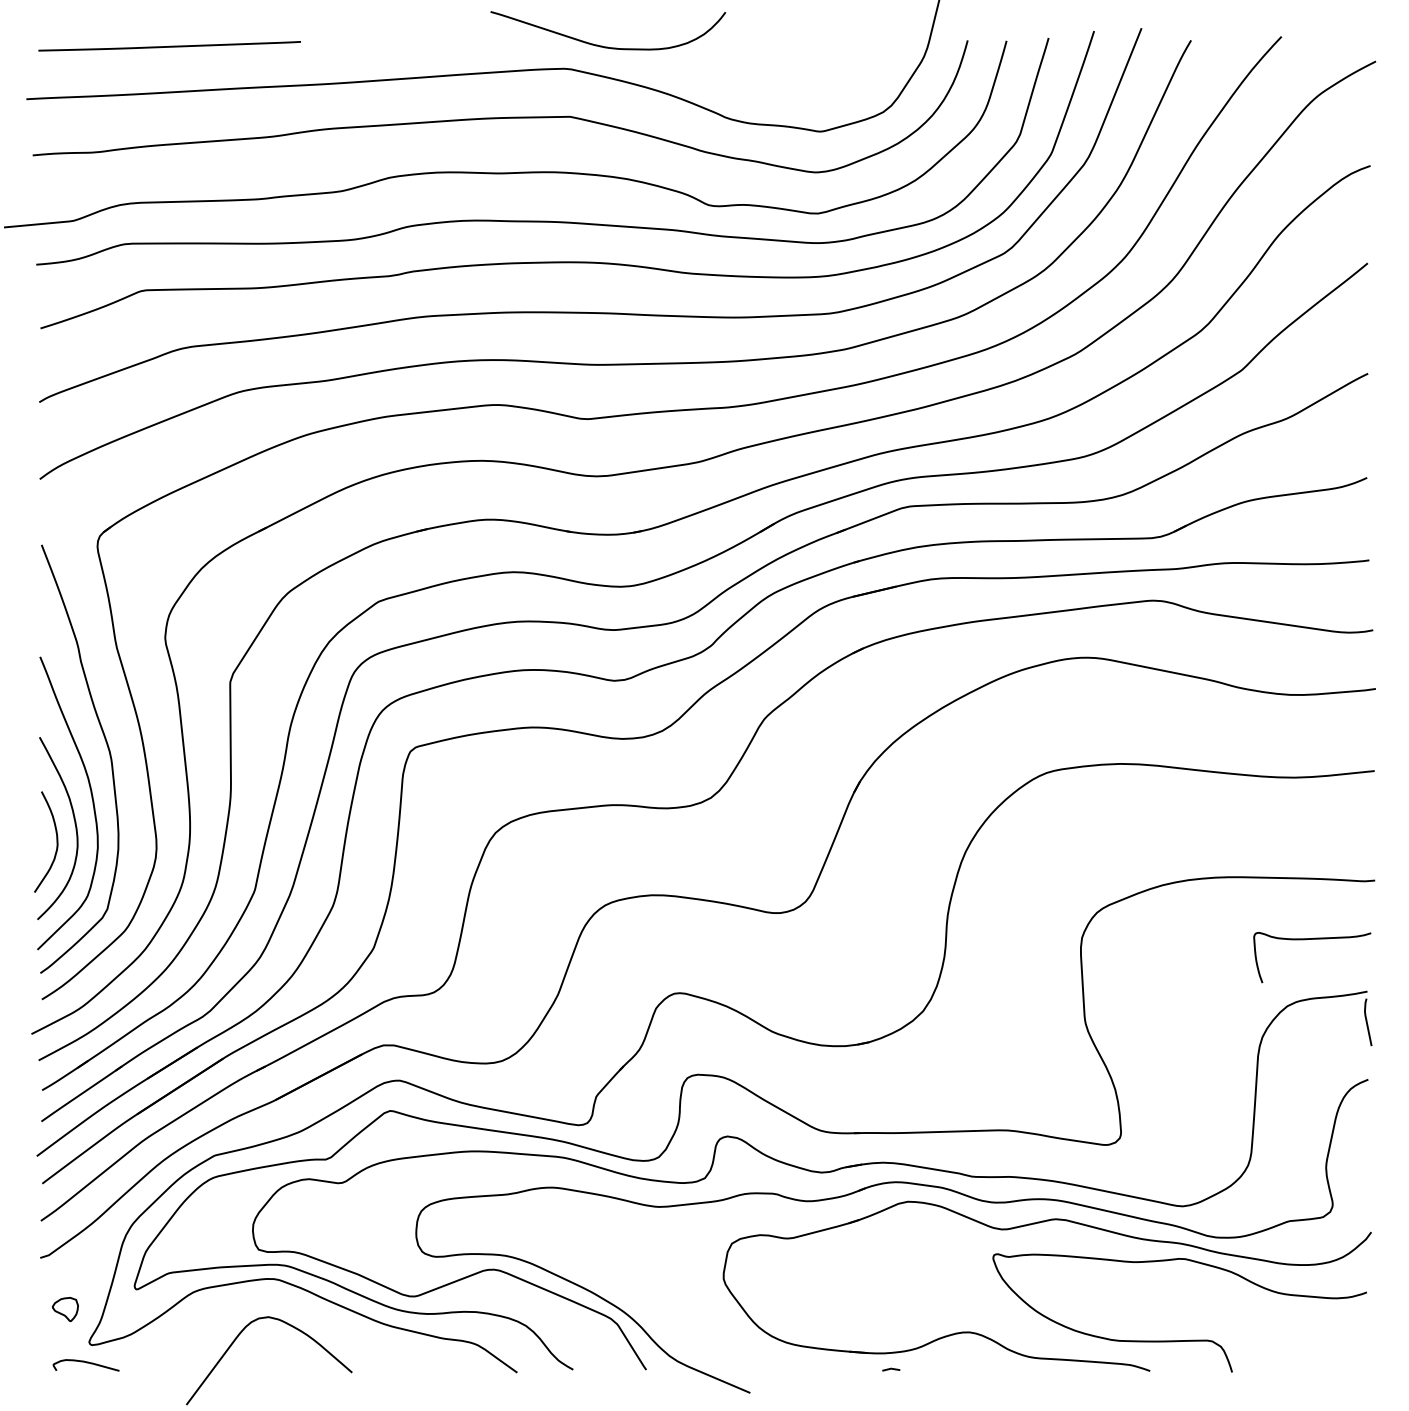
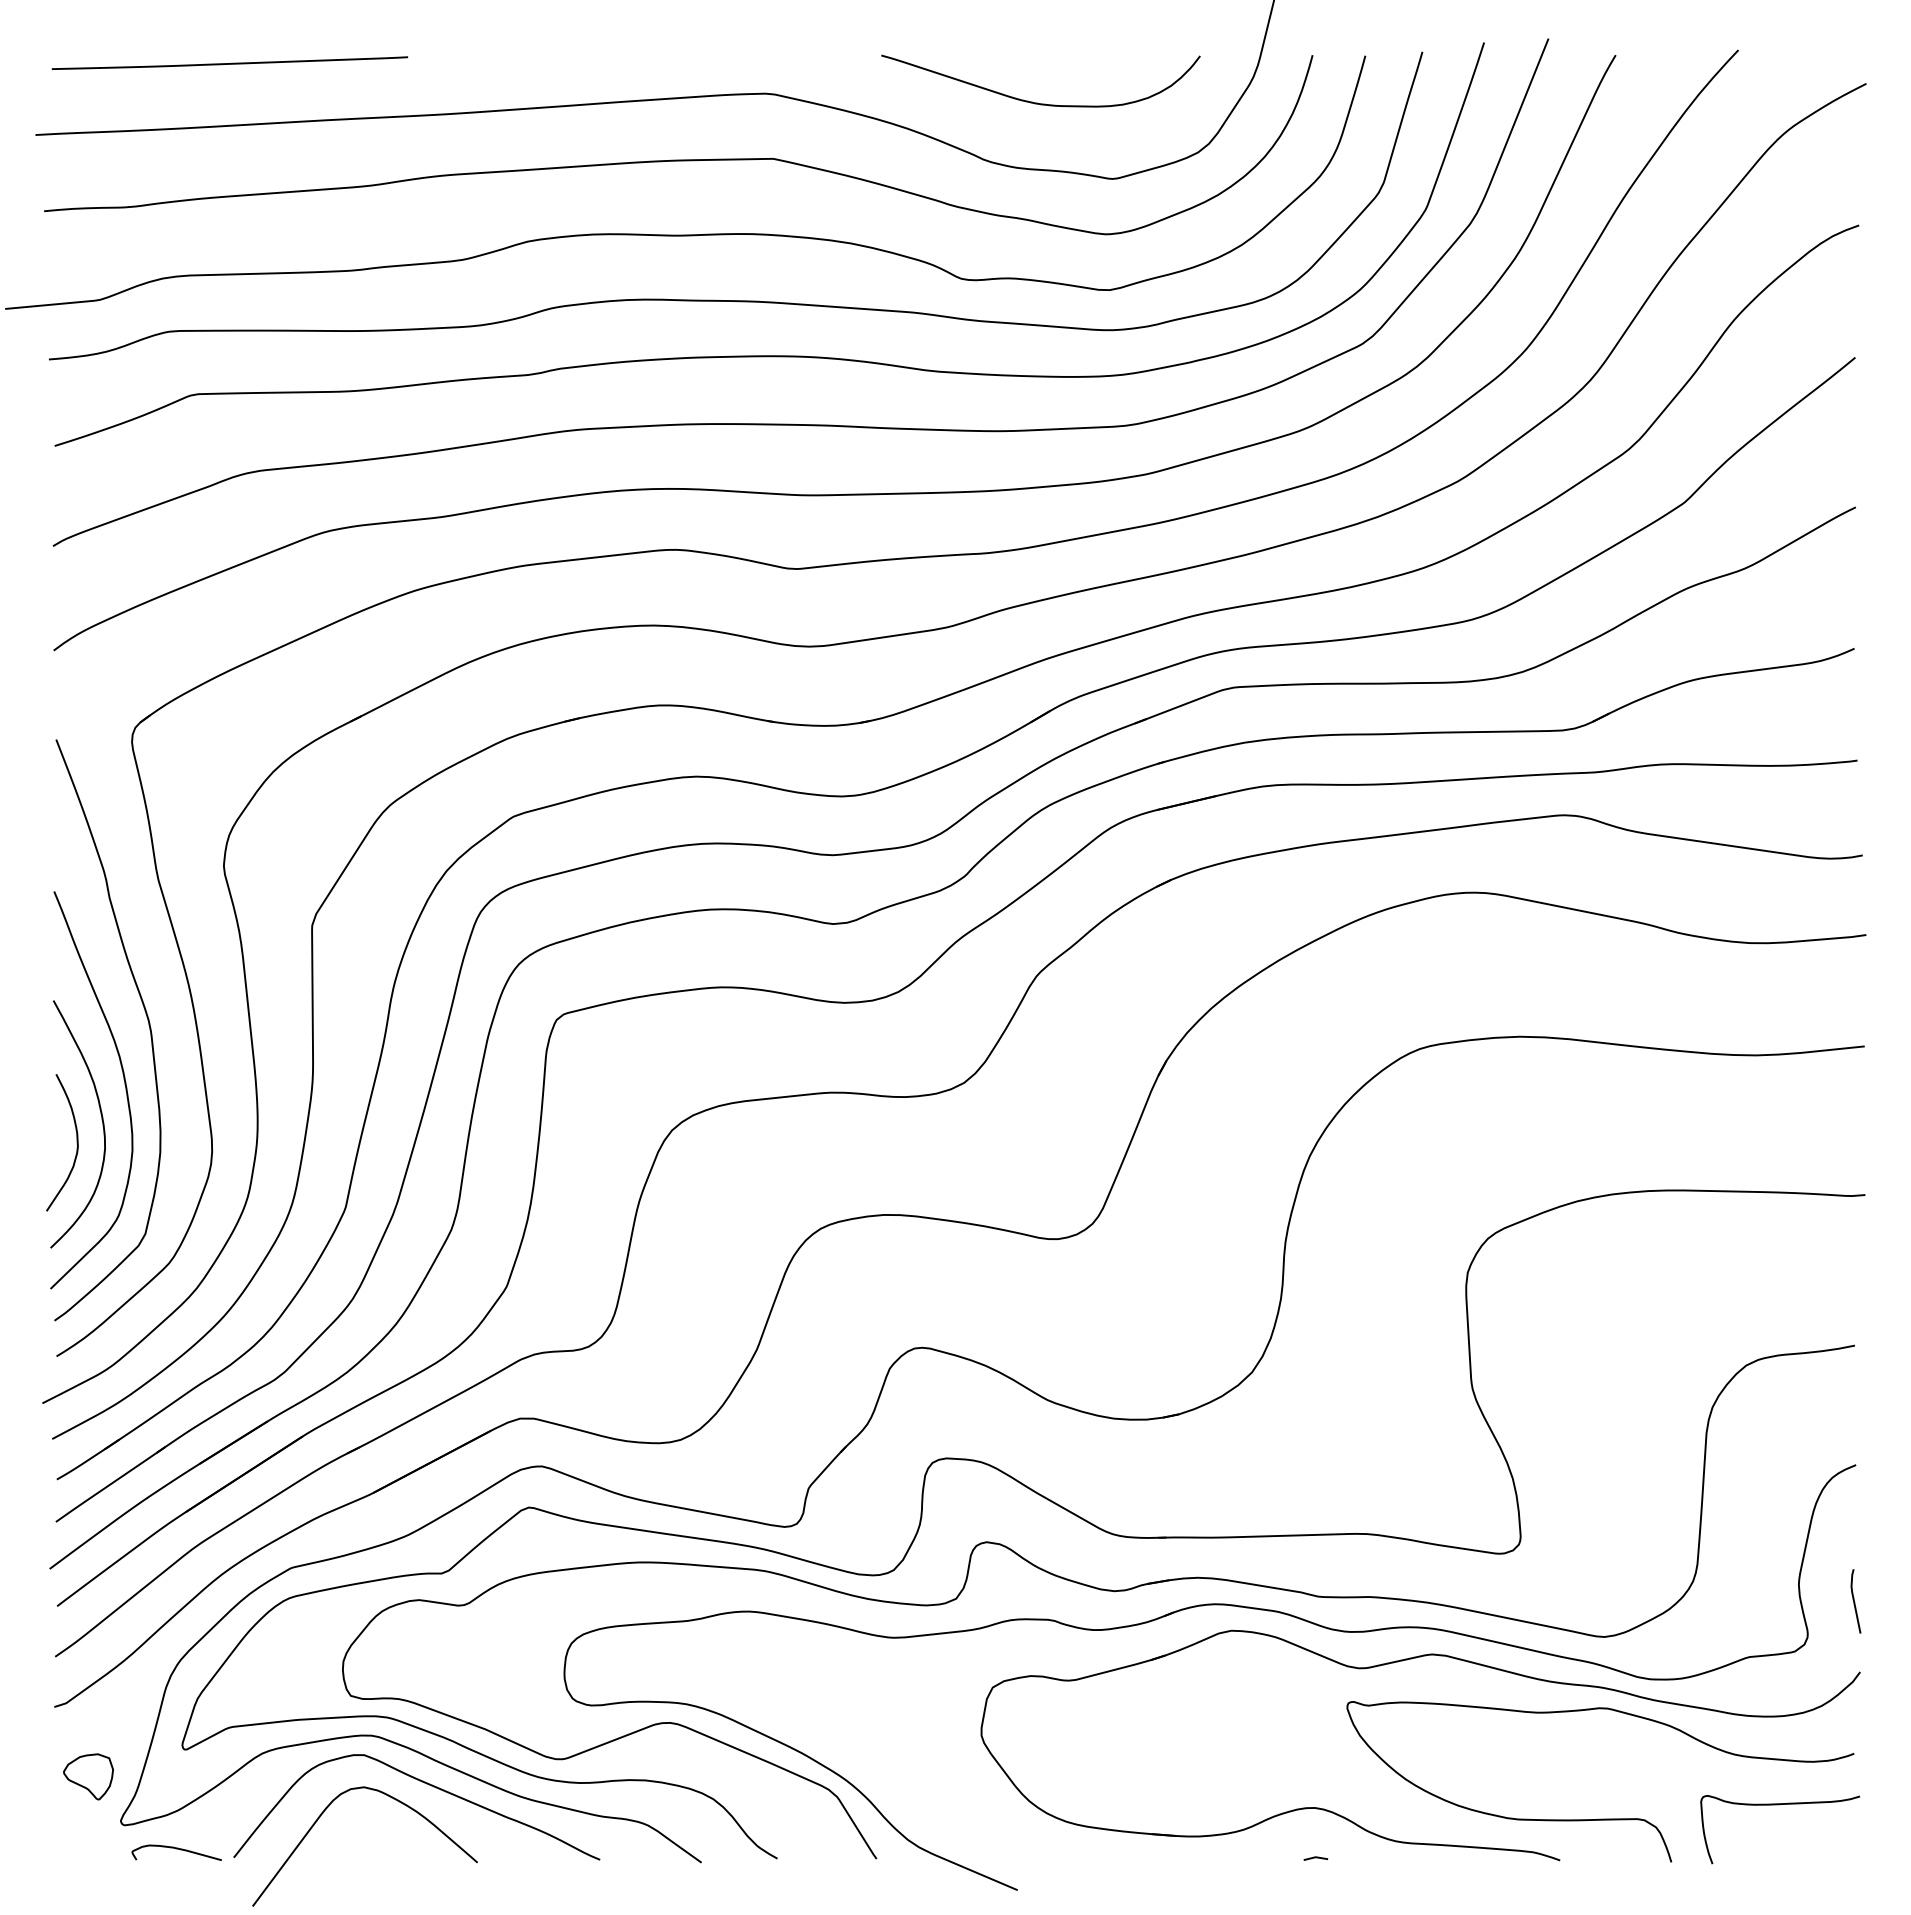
curve: (605, 46) -> (1037, 102), moved
curve: (1311, 939) -> (1779, 1805), moved
line: (1367, 1022) -> (1854, 1601), moved
part: (65, 1309) -> (88, 1776), size x1.43
curve: (314, 1315) -> (426, 1784), added
curve: (86, 1362) -> (176, 1849), moved
line: (890, 1369) -> (1315, 1858), moved

